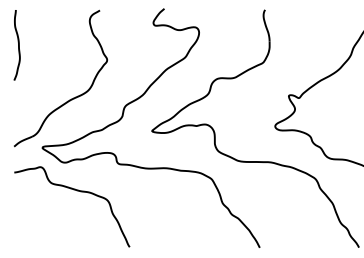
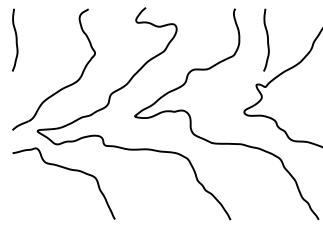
curve: (301, 45) -> (267, 40), added

